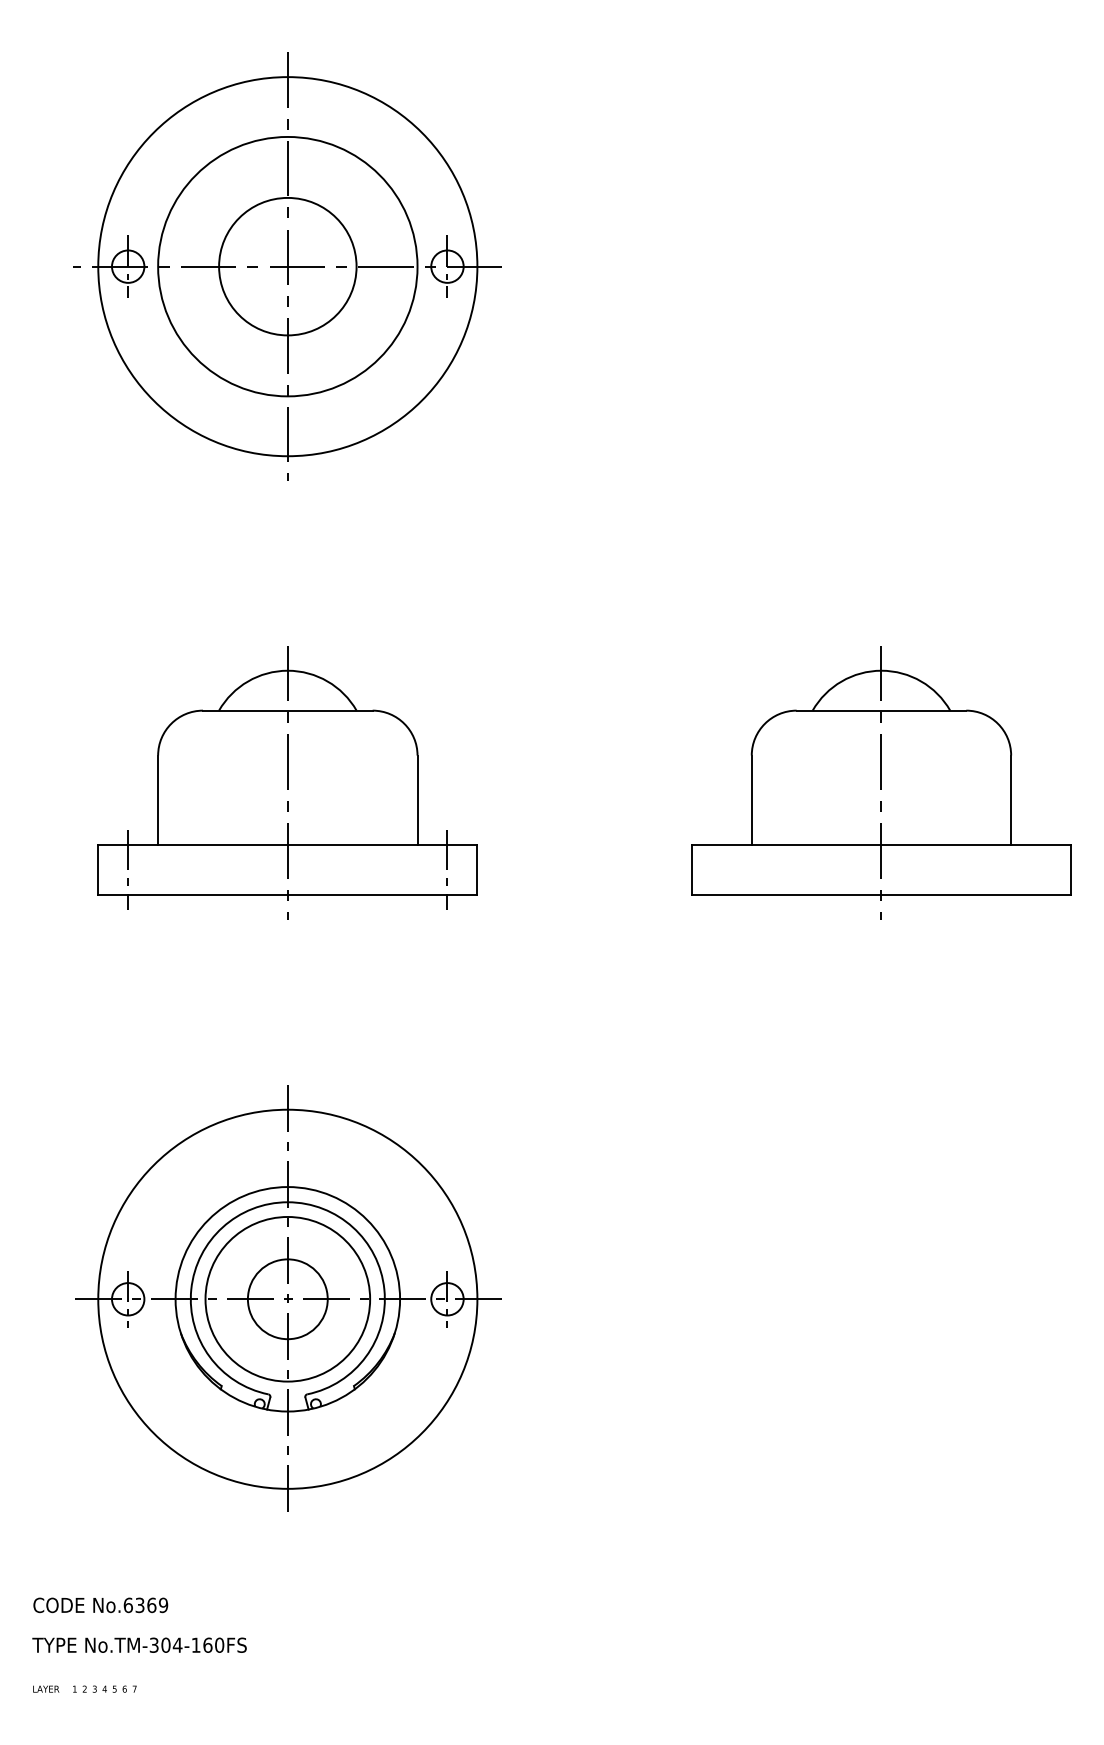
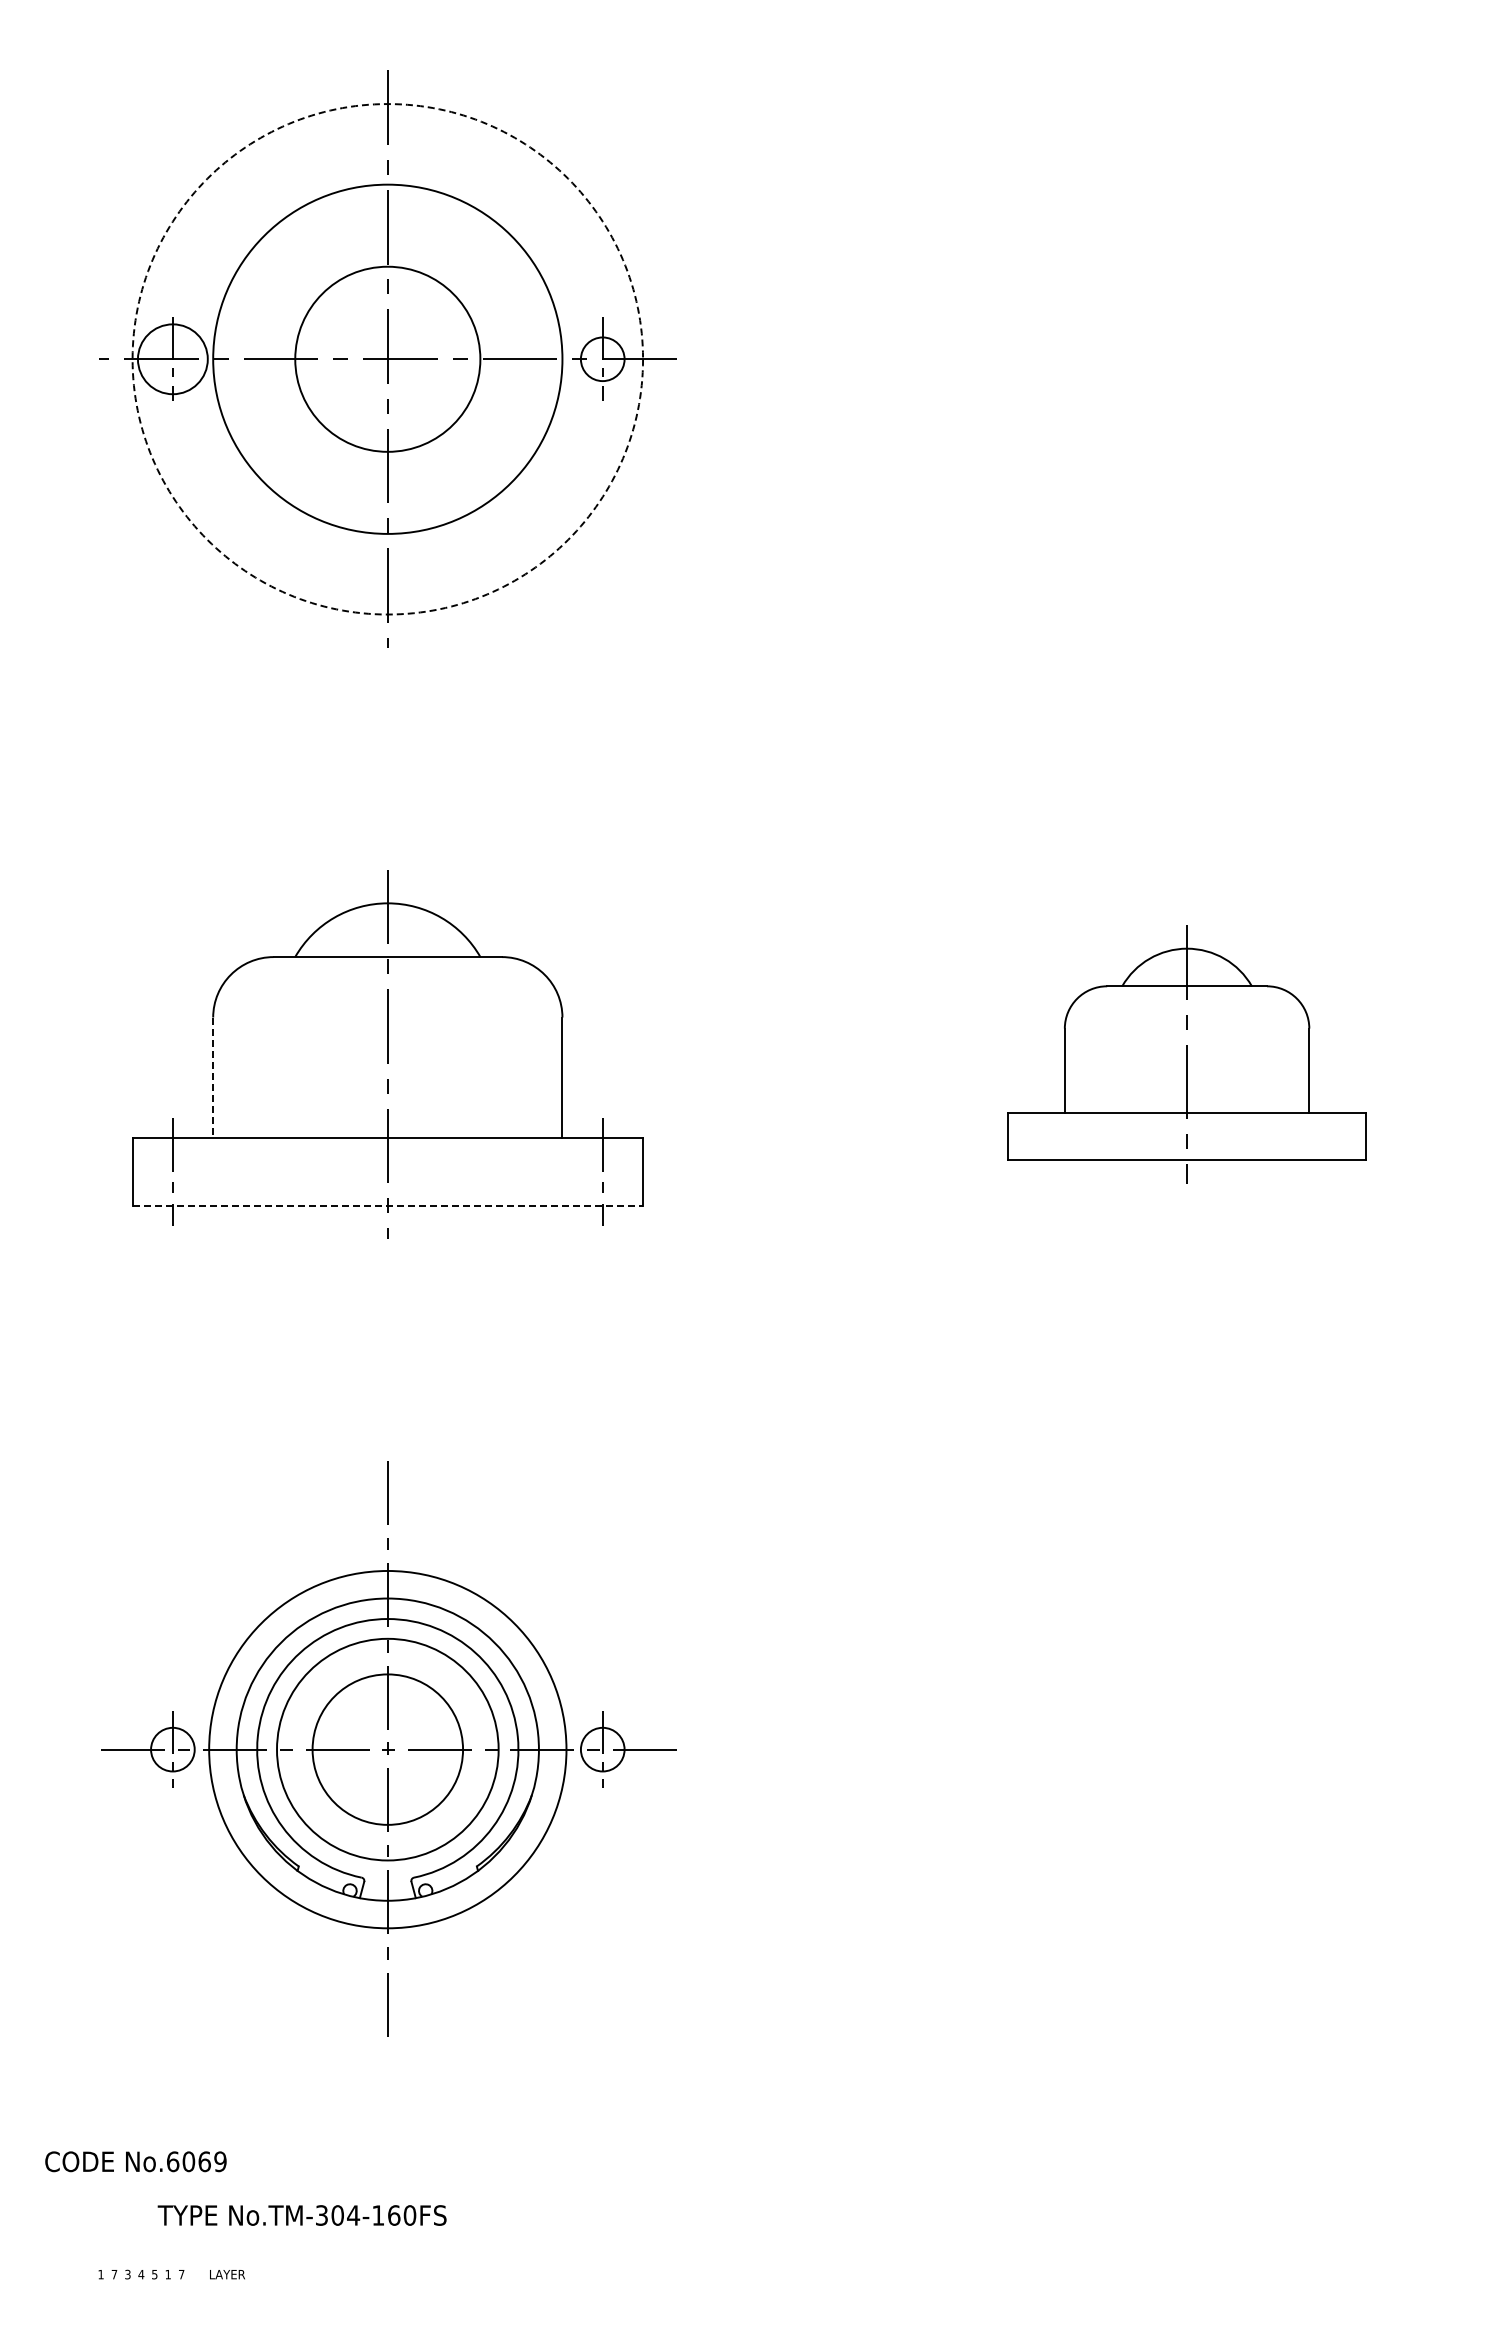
circle: (127, 266) -> (172, 359), size x1.6
circle: (287, 266) -> (387, 359), solid -> dashed
part: (881, 783) -> (1186, 1054), size x0.7
line: (158, 800) -> (213, 1078), solid -> dashed
line: (288, 895) -> (388, 1205), solid -> dashed
circle: (287, 1299) -> (387, 1749), size x0.7
circle: (287, 1299) -> (387, 1749), size x1.4
text: (139, 1605) -> (188, 2161), No.6369 -> No.6069
text: (139, 1645) -> (301, 2215), moved
text: (46, 1689) -> (227, 2274), moved
text: (84, 1689) -> (114, 2274), 2 -> 7
text: (124, 1689) -> (168, 2274), 6 -> 1

